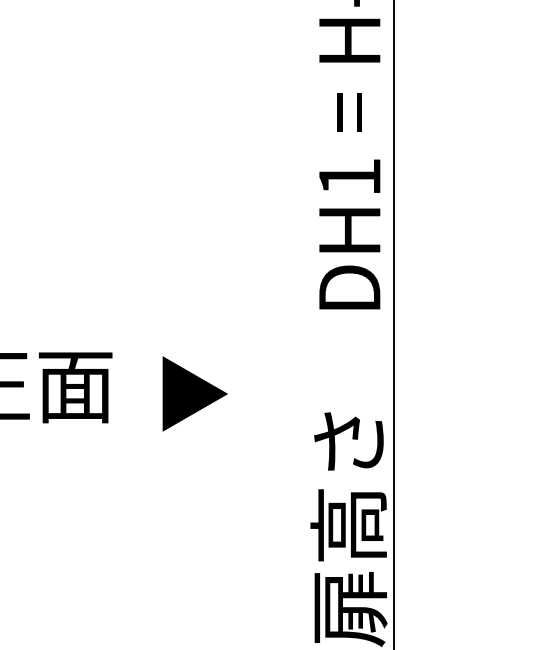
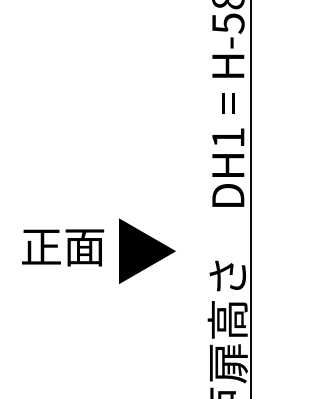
part: (195, 392) -> (147, 250), size x1.67

